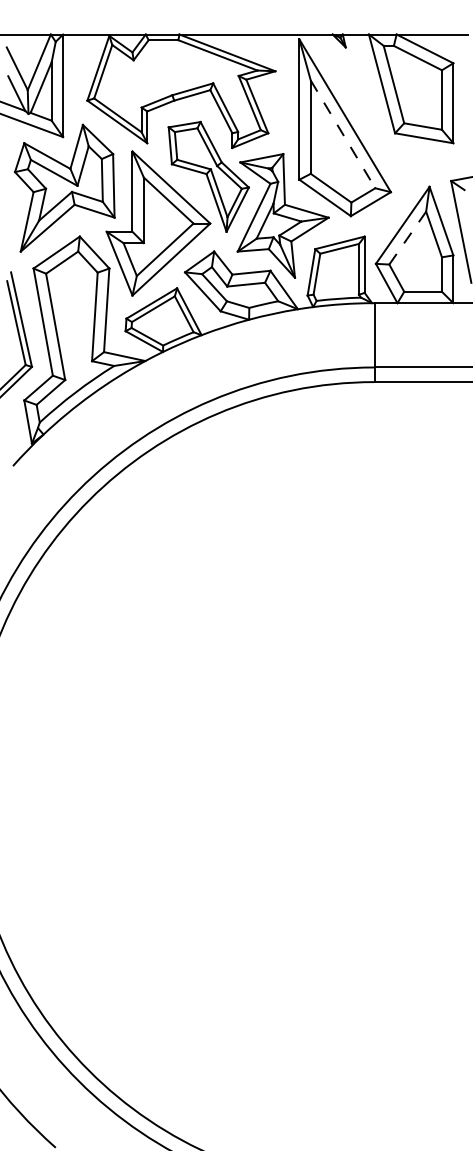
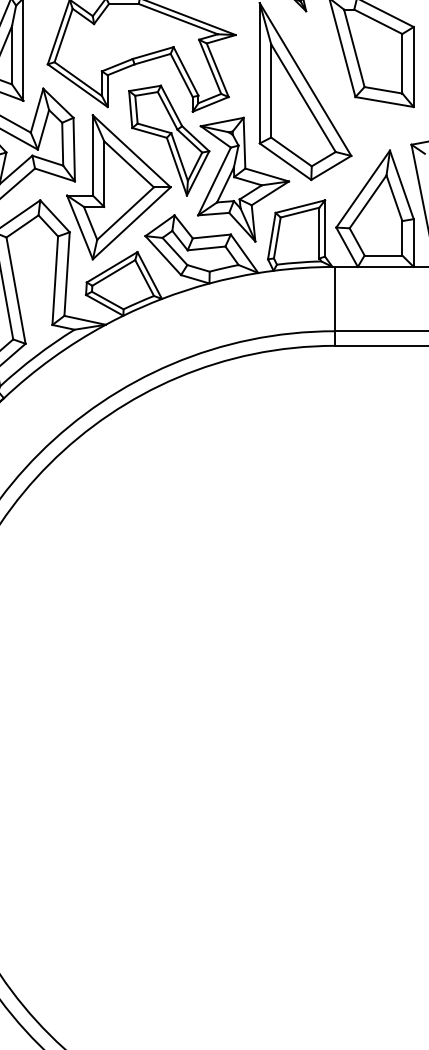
line: (343, 134) -> (303, 98), dashed -> solid
line: (408, 237) -> (368, 201), dashed -> solid

